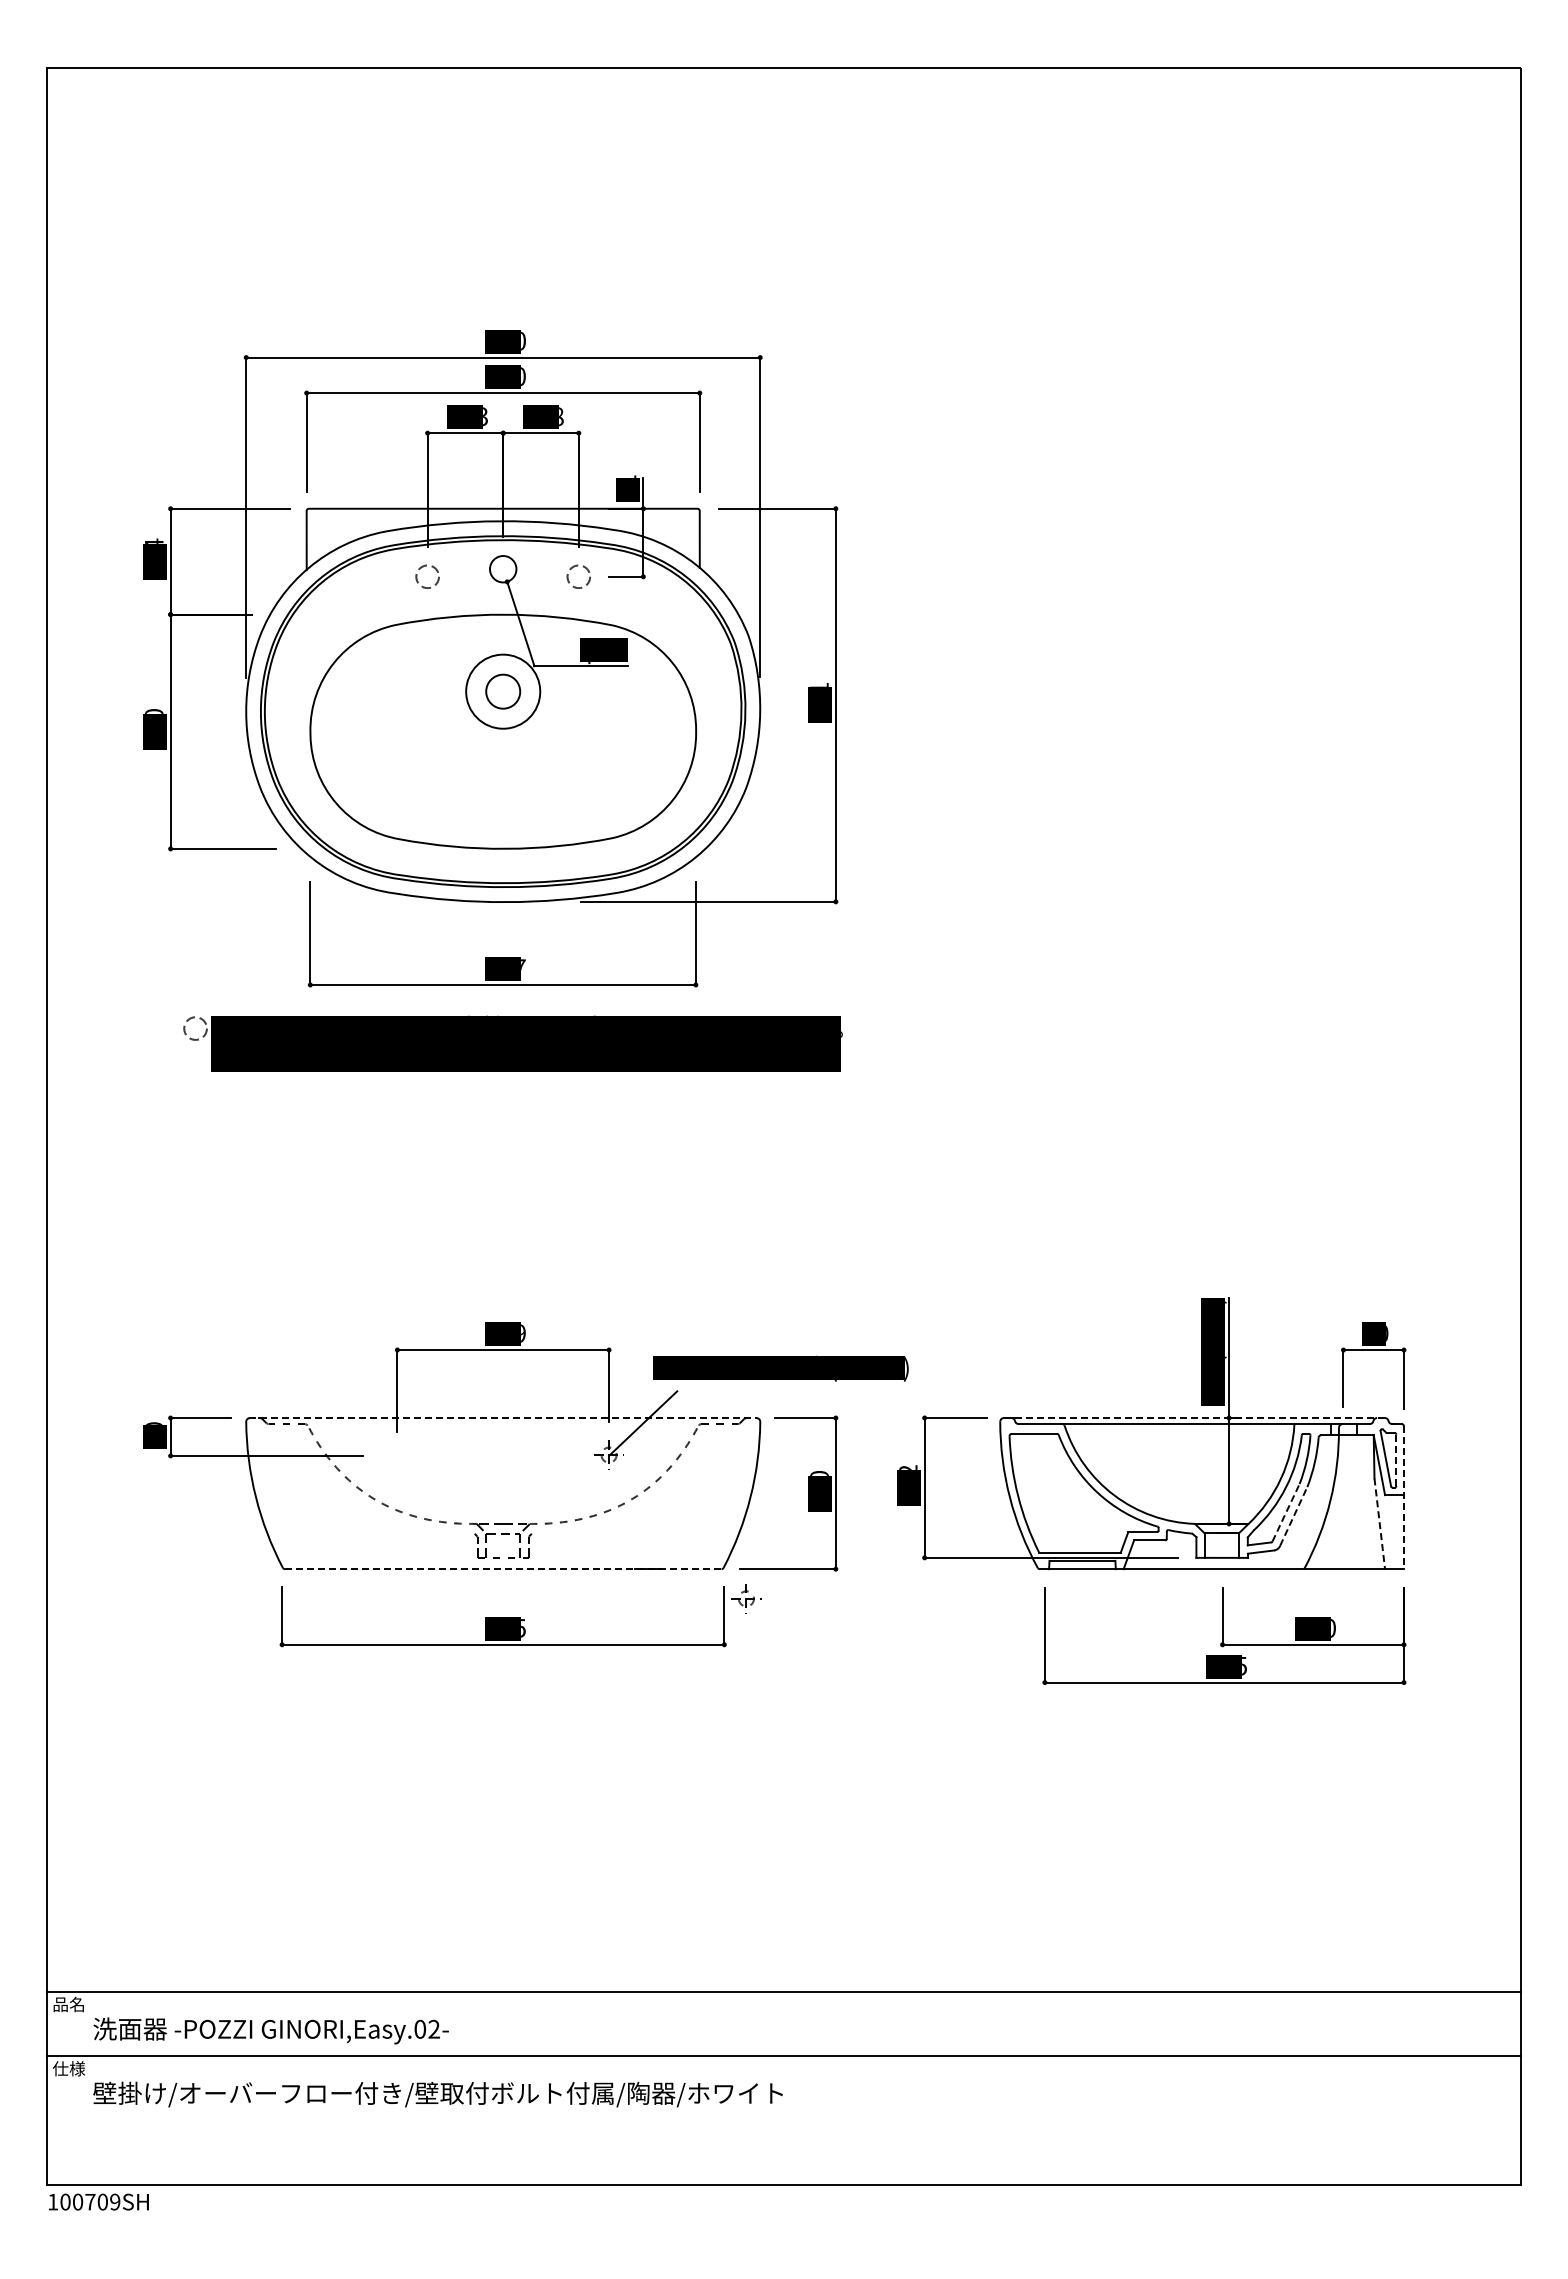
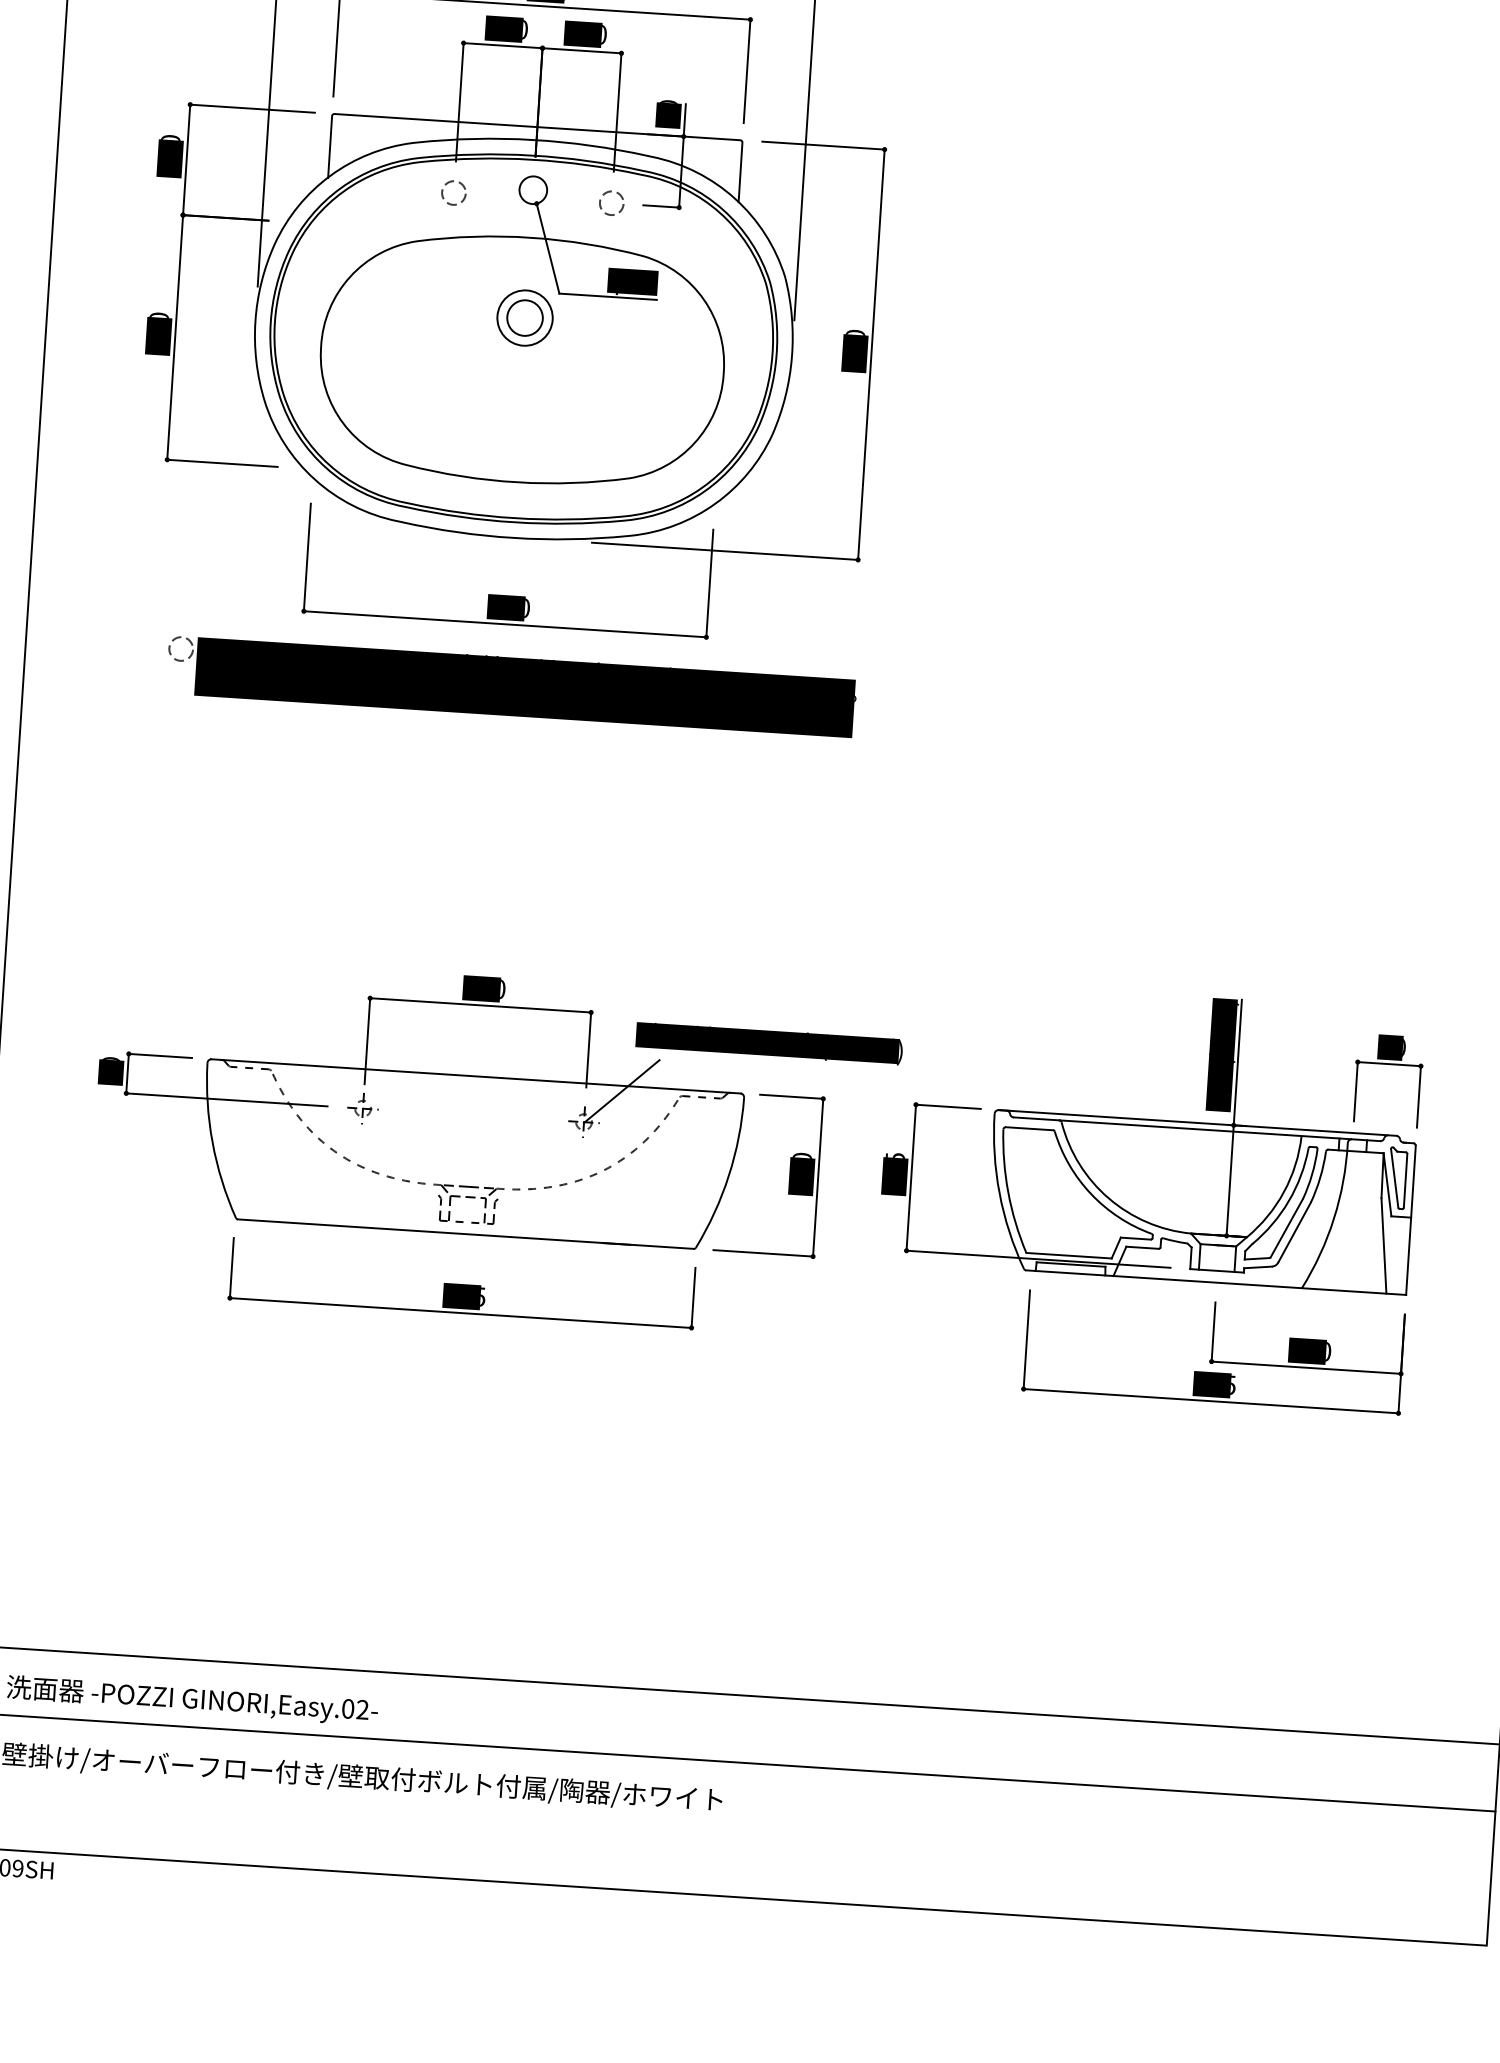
text: (561, 416) -> (604, 34), 108 -> 100
text: (485, 417) -> (525, 30), 113 -> 100
text: (627, 476) -> (669, 101), 71 -> 90
text: (153, 540) -> (170, 136), 144 -> 140
text: (819, 684) -> (855, 331), 521 -> 520
circle: (502, 691) -> (524, 317), size x0.71
text: (523, 968) -> (527, 608), 447 -> 510
text: (523, 1333) -> (502, 989), 389 -> 280
line: (503, 1418) -> (476, 1076), dashed -> solid
line: (1195, 1418) -> (1198, 1123), dashed -> solid
line: (1396, 1460) -> (1405, 1180), dashed -> solid
text: (908, 1467) -> (895, 1155), 132 -> 185
line: (1403, 1498) -> (1410, 1221), dashed -> solid
line: (1286, 1512) -> (1287, 1227), dashed -> solid
line: (1293, 1515) -> (1294, 1231), dashed -> solid
line: (1379, 1523) -> (1383, 1245), dashed -> solid
line: (503, 1569) -> (466, 1234), dashed -> solid
part: (746, 1598) -> (363, 1108), moved

